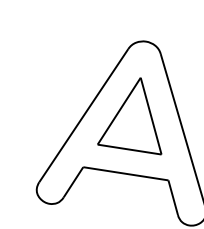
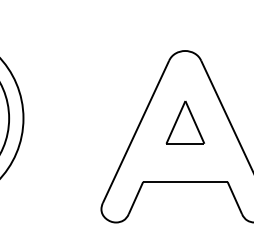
part: (135, 113) -> (185, 122), size x0.6

